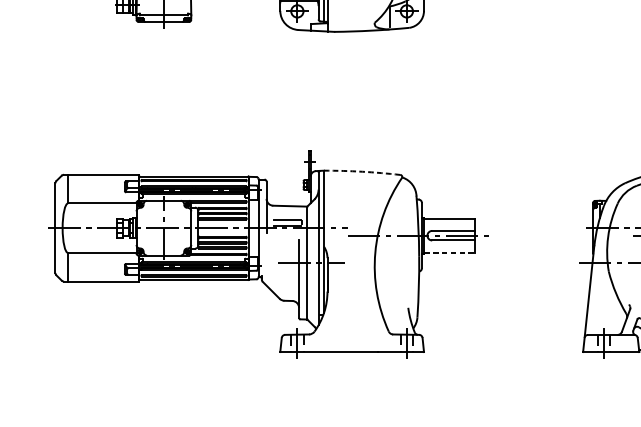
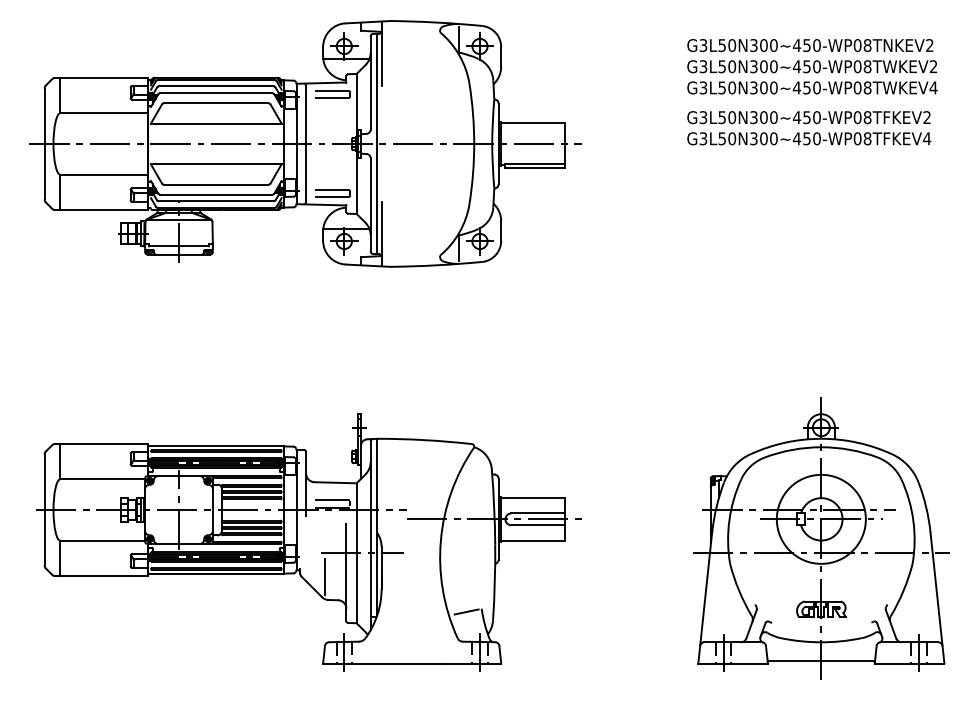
arc: (362, 172) -> (424, 440), dashed -> solid
line: (449, 252) -> (532, 540), dashed -> solid
line: (281, 282) -> (324, 577), added
line: (396, 310) -> (466, 611), added

